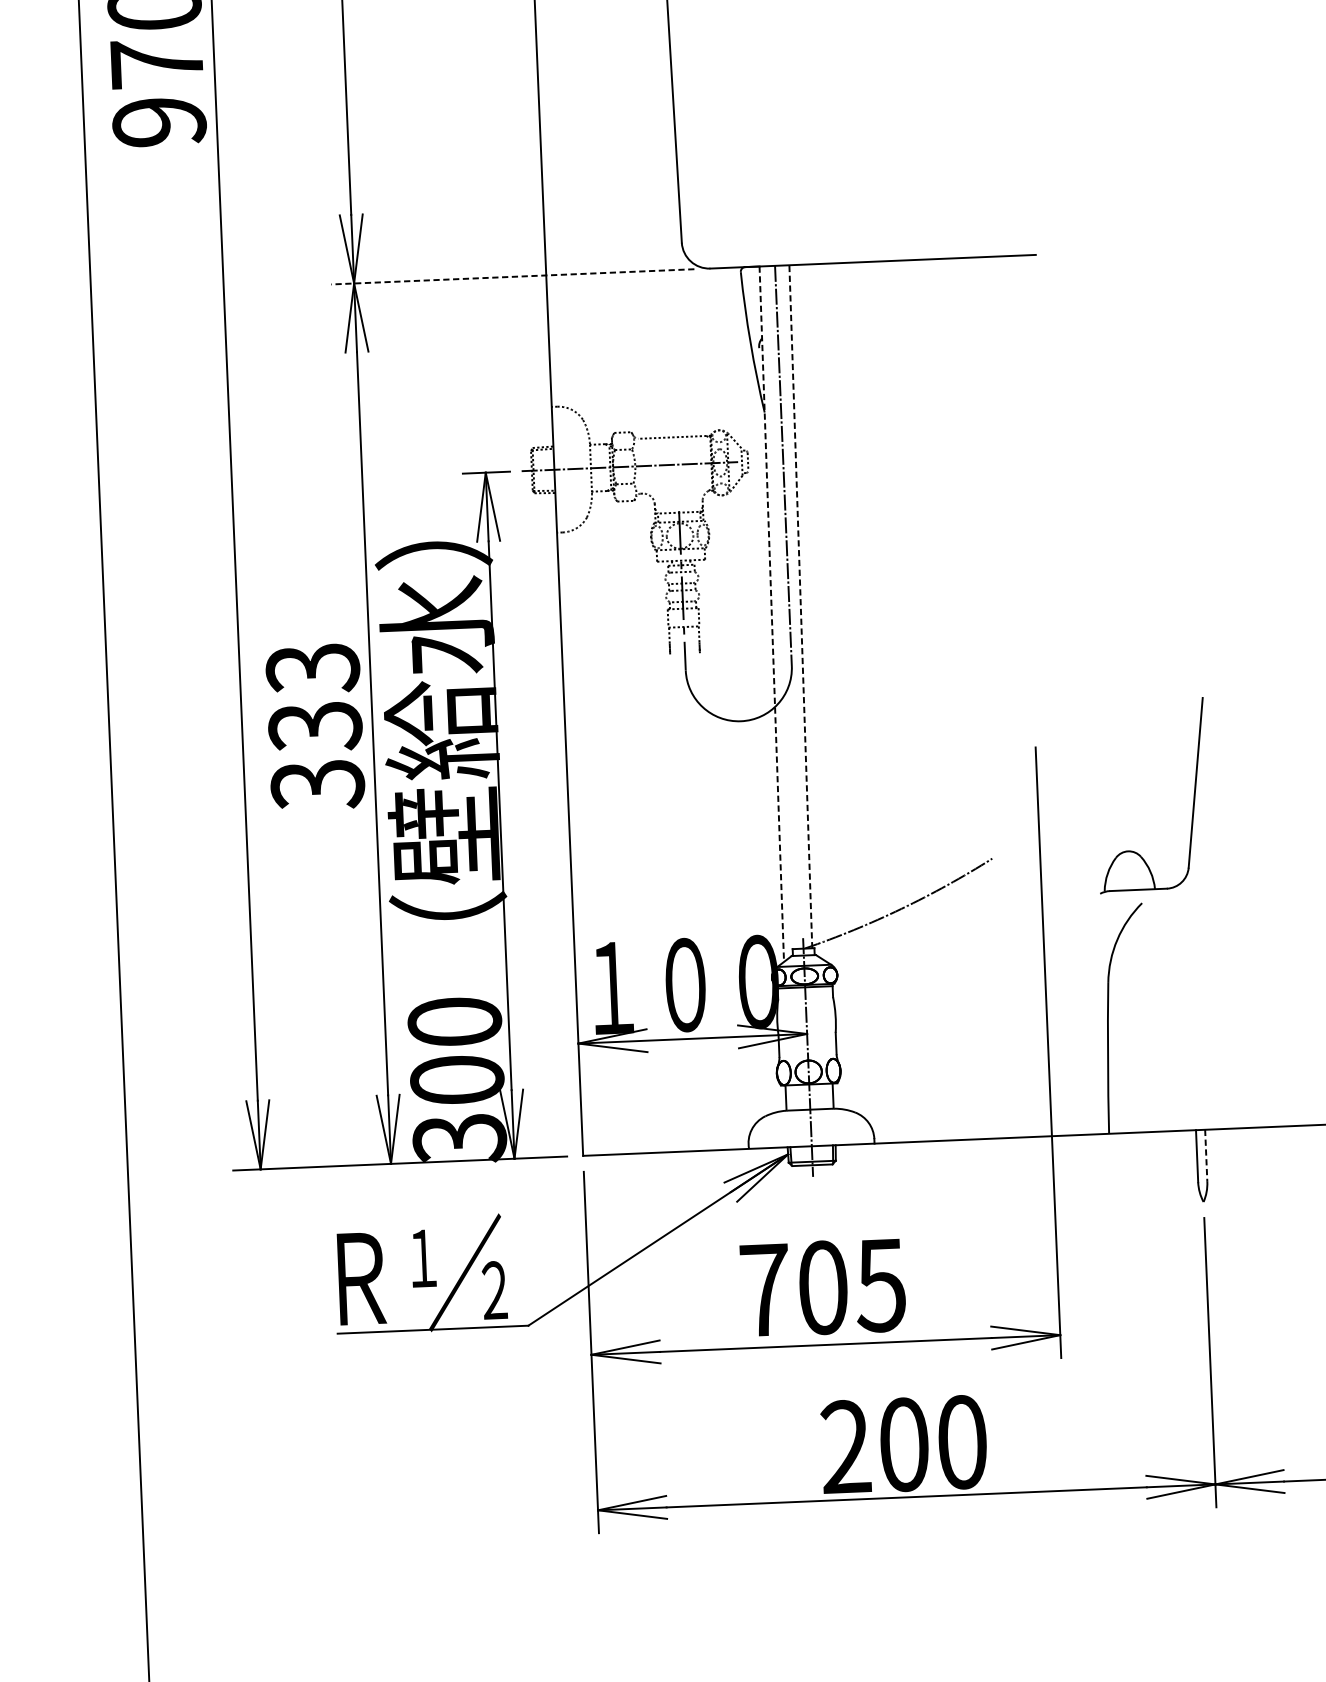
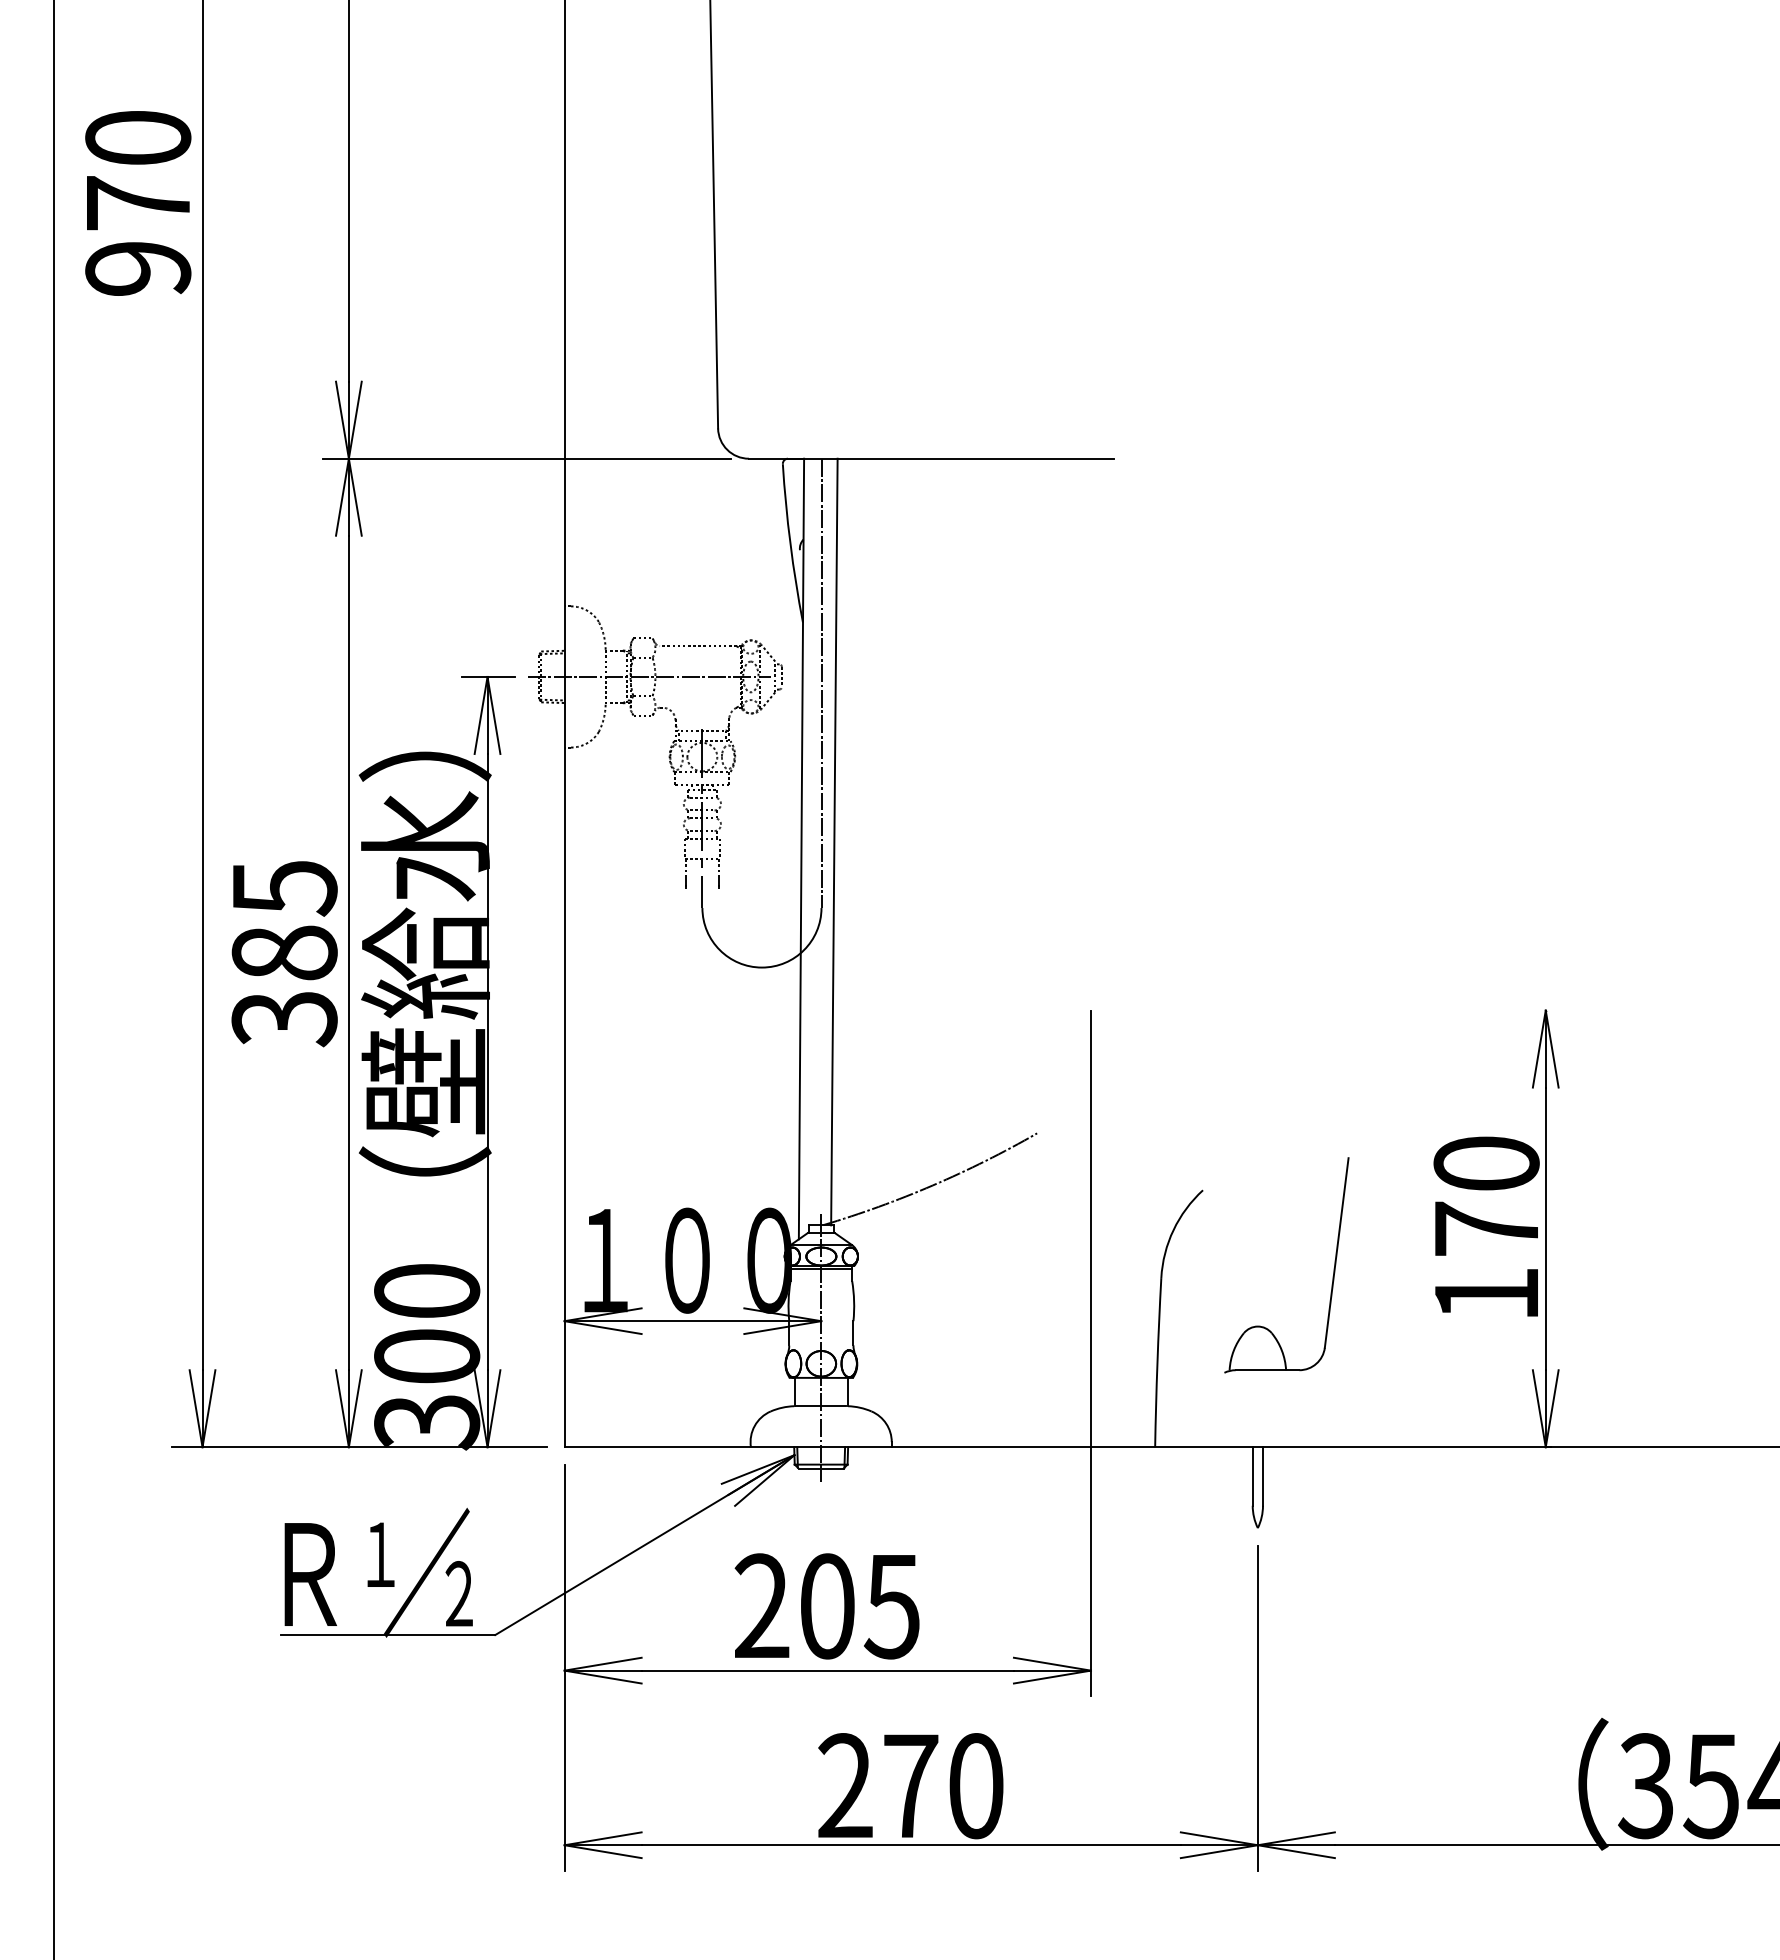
line: (513, 276) -> (527, 458), dashed -> solid
line: (800, 606) -> (834, 841), dashed -> solid
line: (771, 614) -> (801, 849), dashed -> solid
text: (314, 698) -> (284, 921), 333 -> 385
part: (1193, 796) -> (1333, 1268), moved
line: (1206, 1156) -> (1263, 1477), dashed -> solid
text: (764, 1289) -> (761, 1605), 705 -> 205
text: (904, 1445) -> (911, 1786), 200 -> 270

